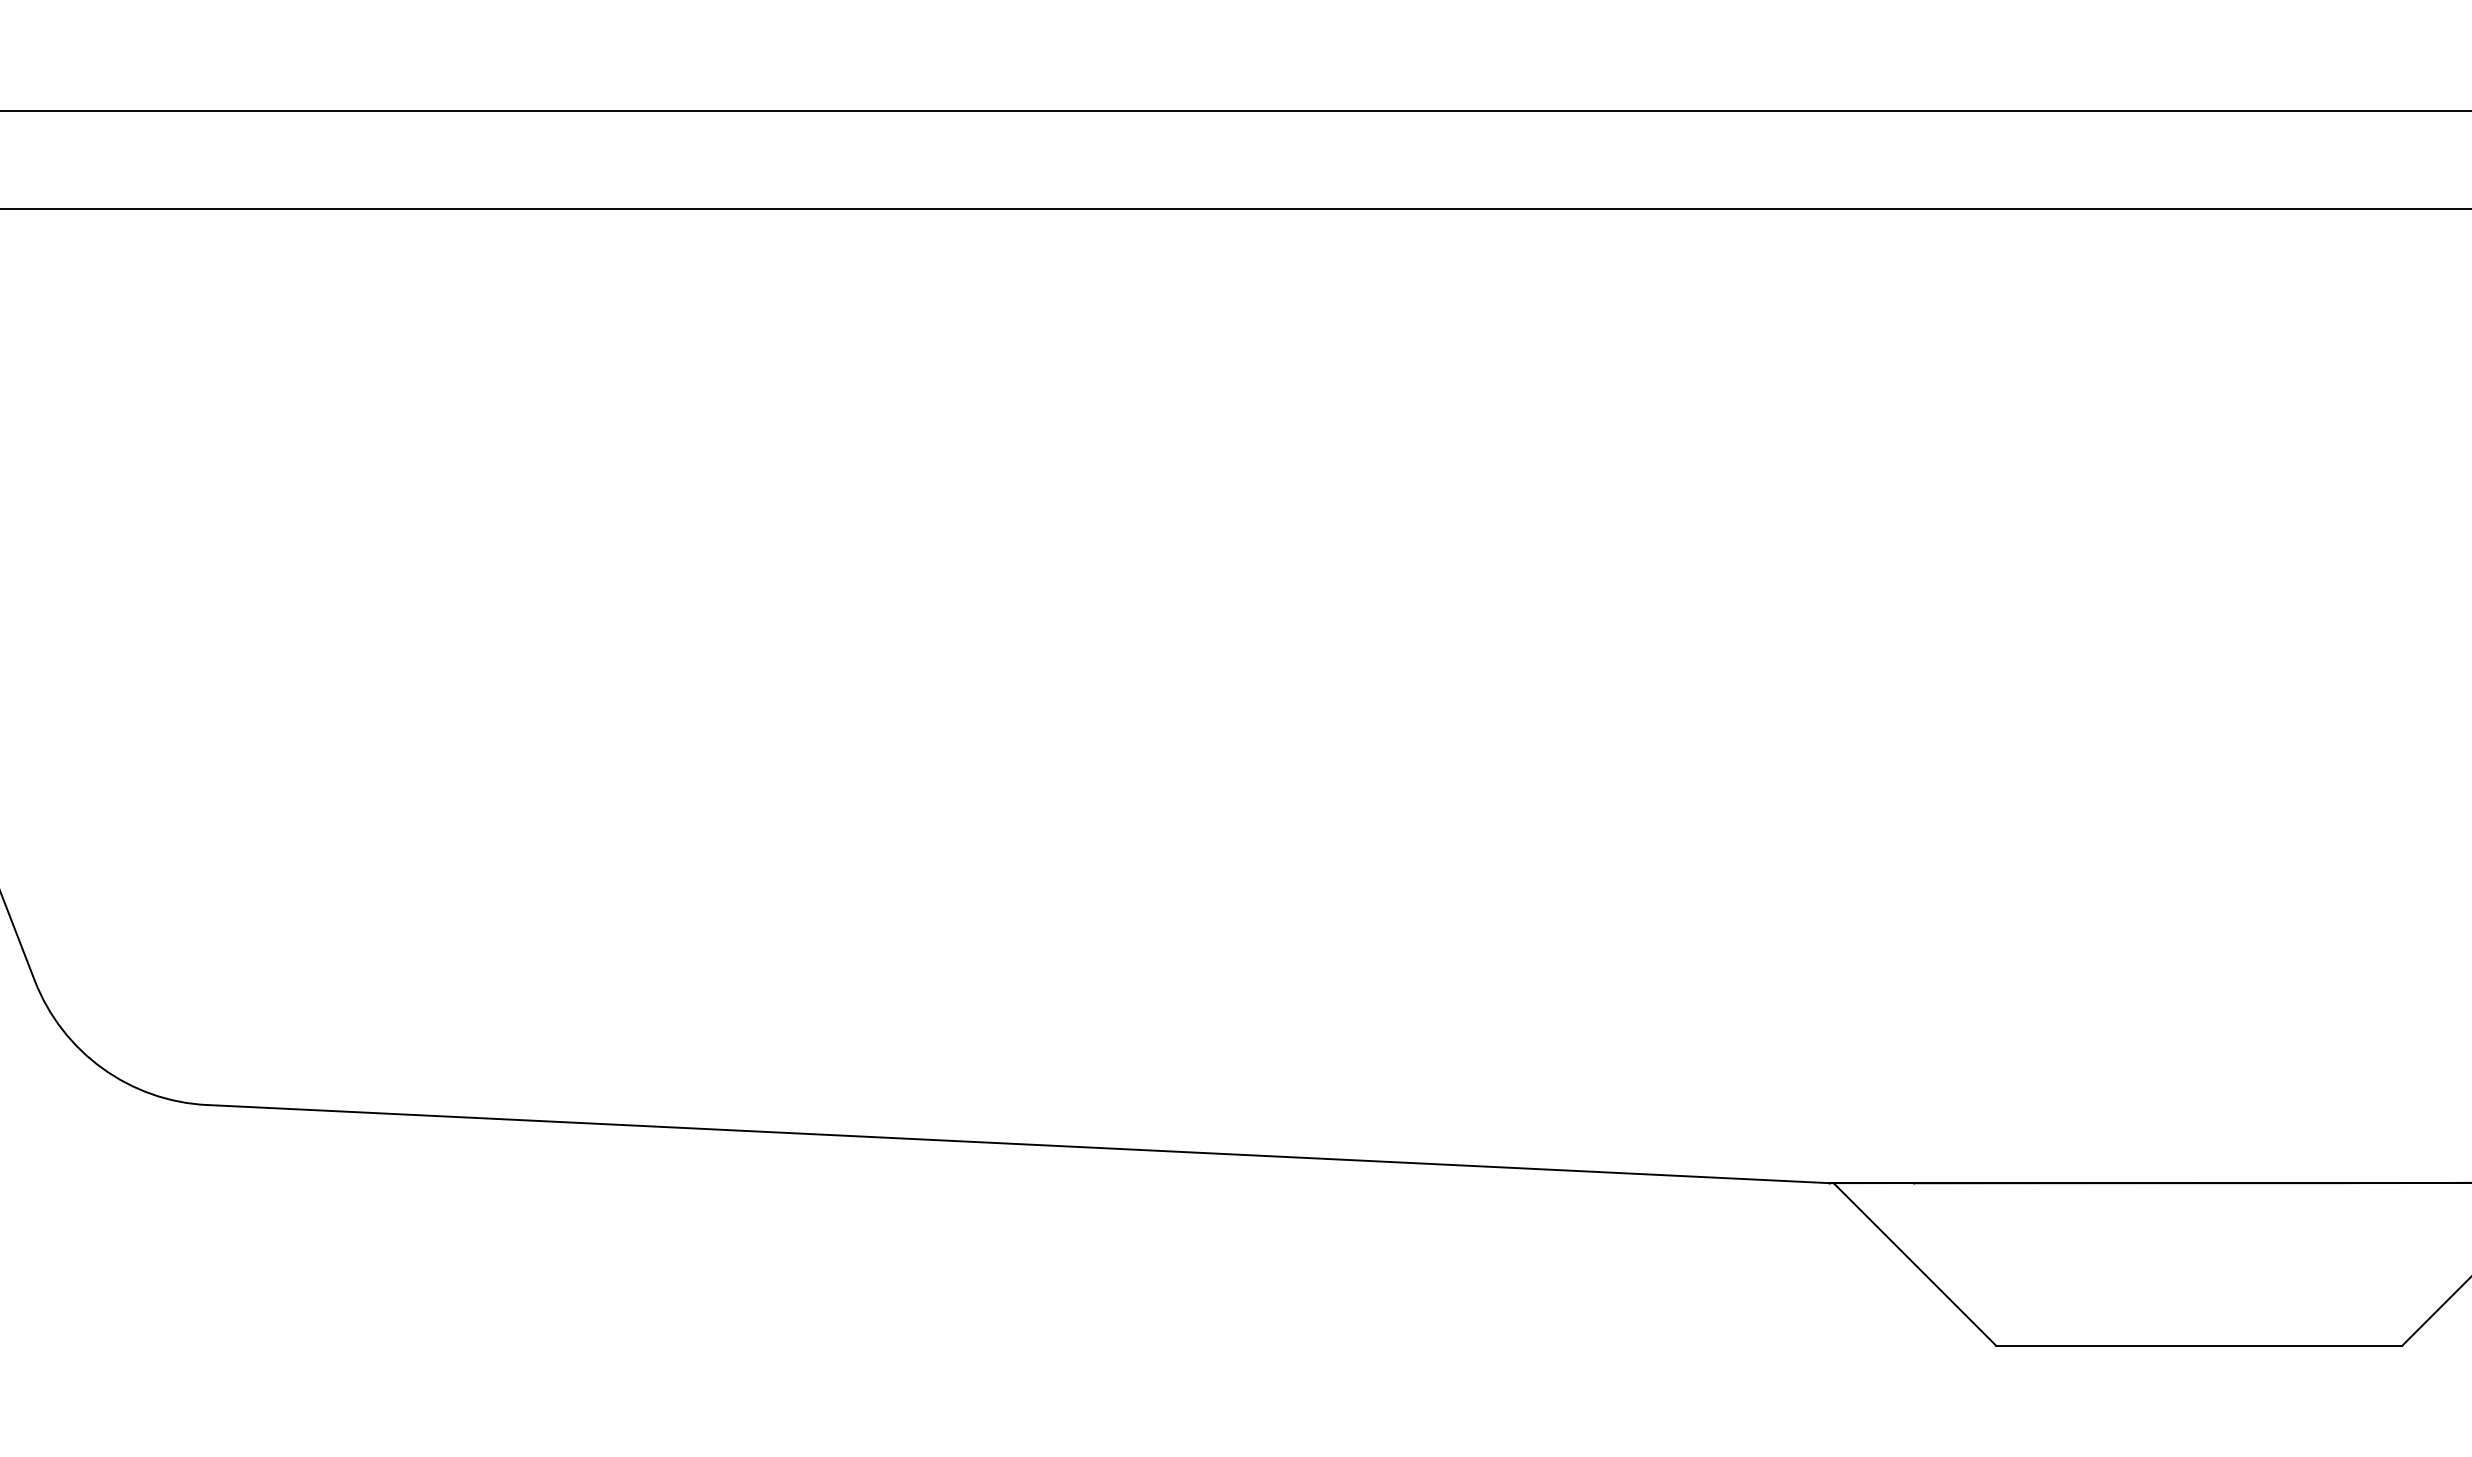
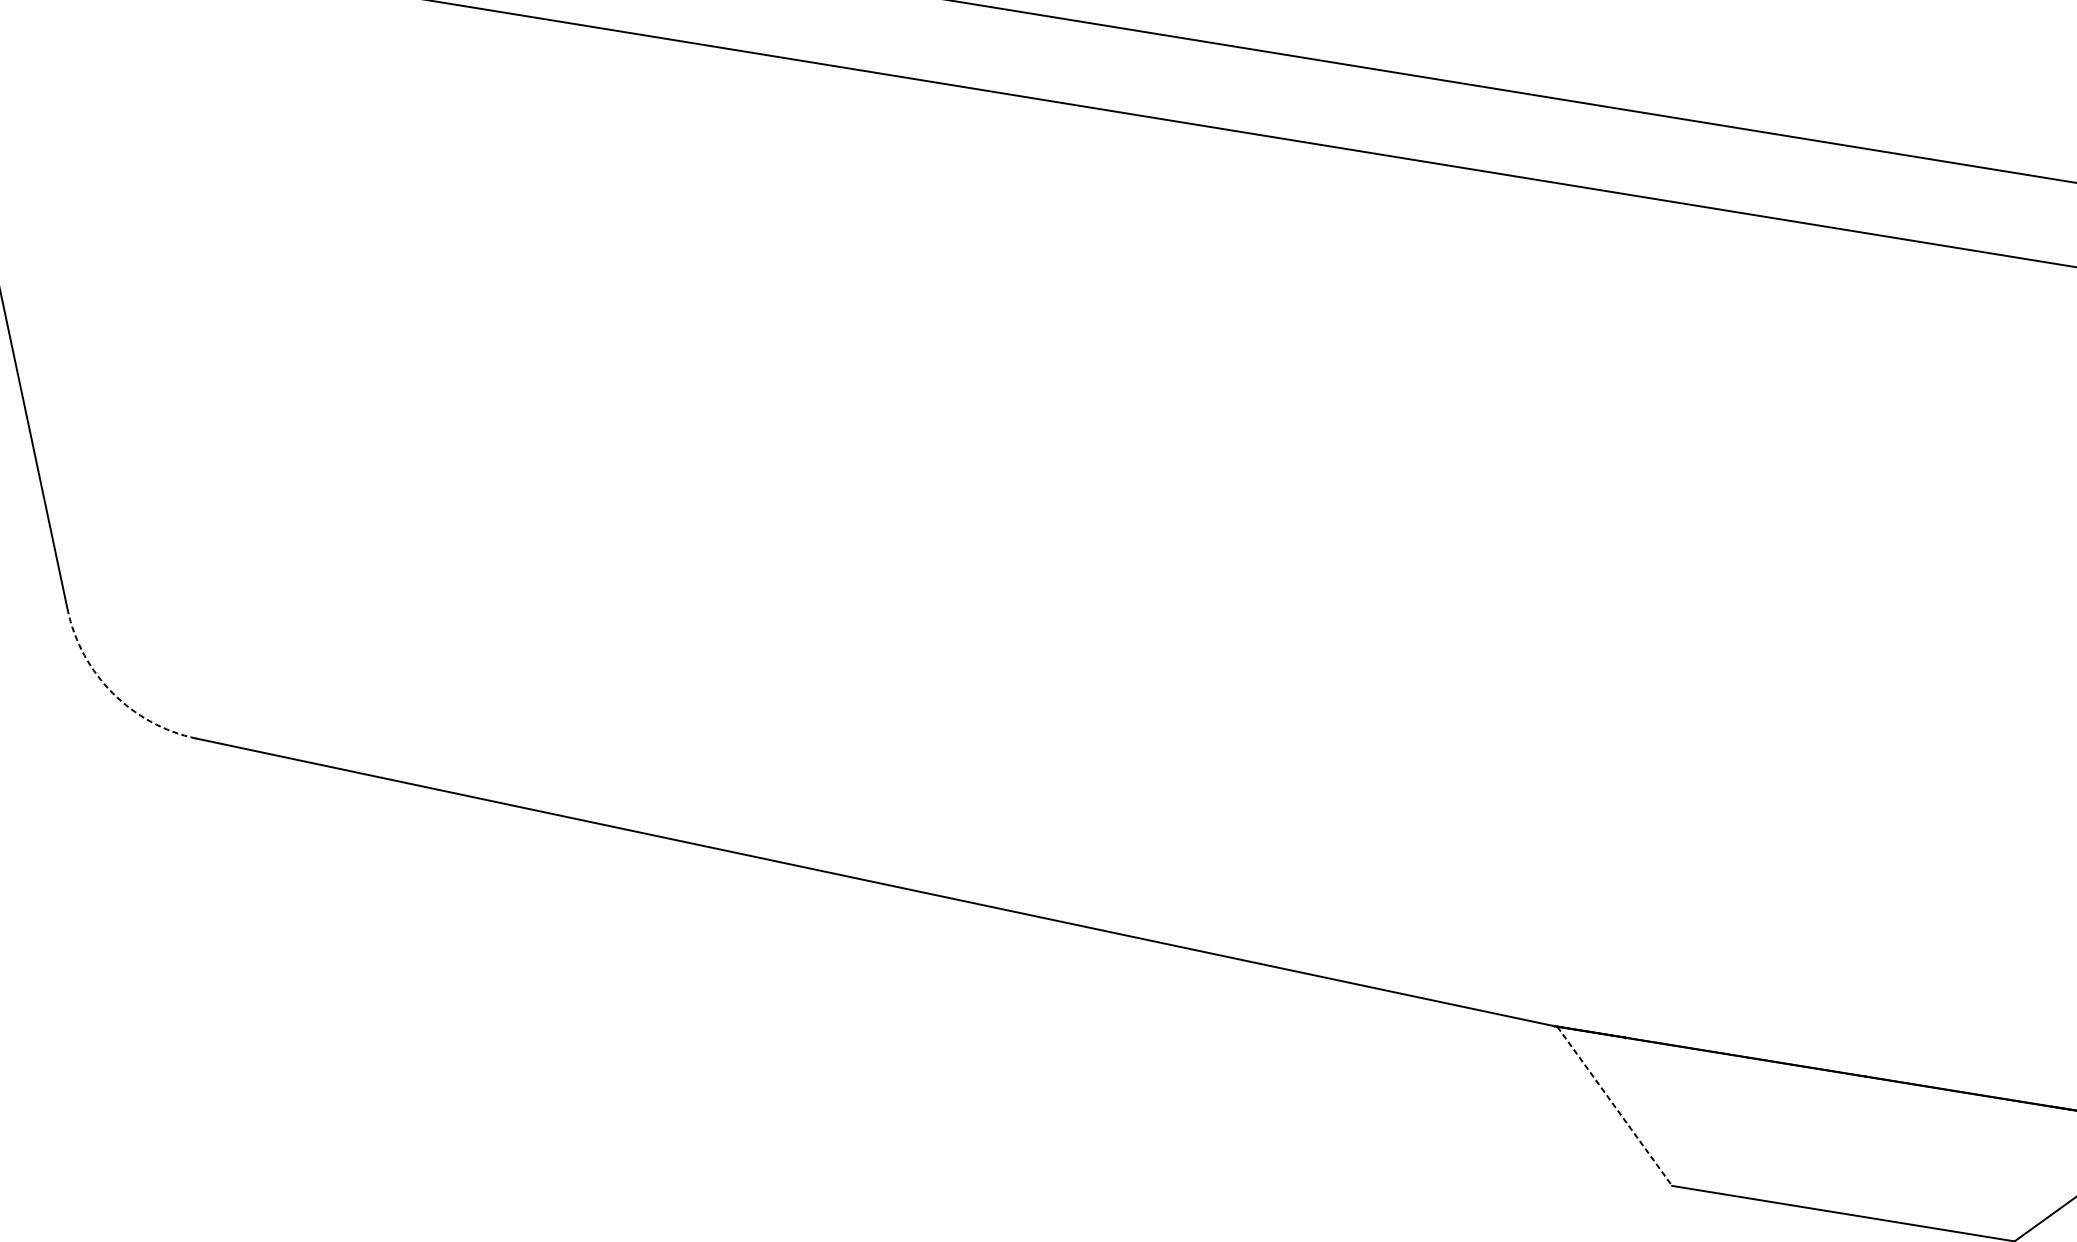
arc: (102, 1068) -> (112, 693), solid -> dashed
line: (1914, 1264) -> (1614, 1106), solid -> dashed

